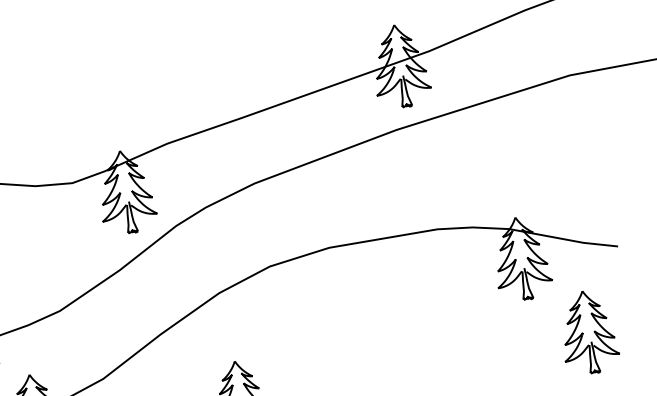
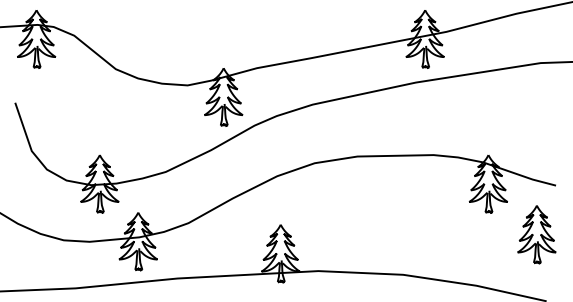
part: (588, 332) -> (536, 234), moved

